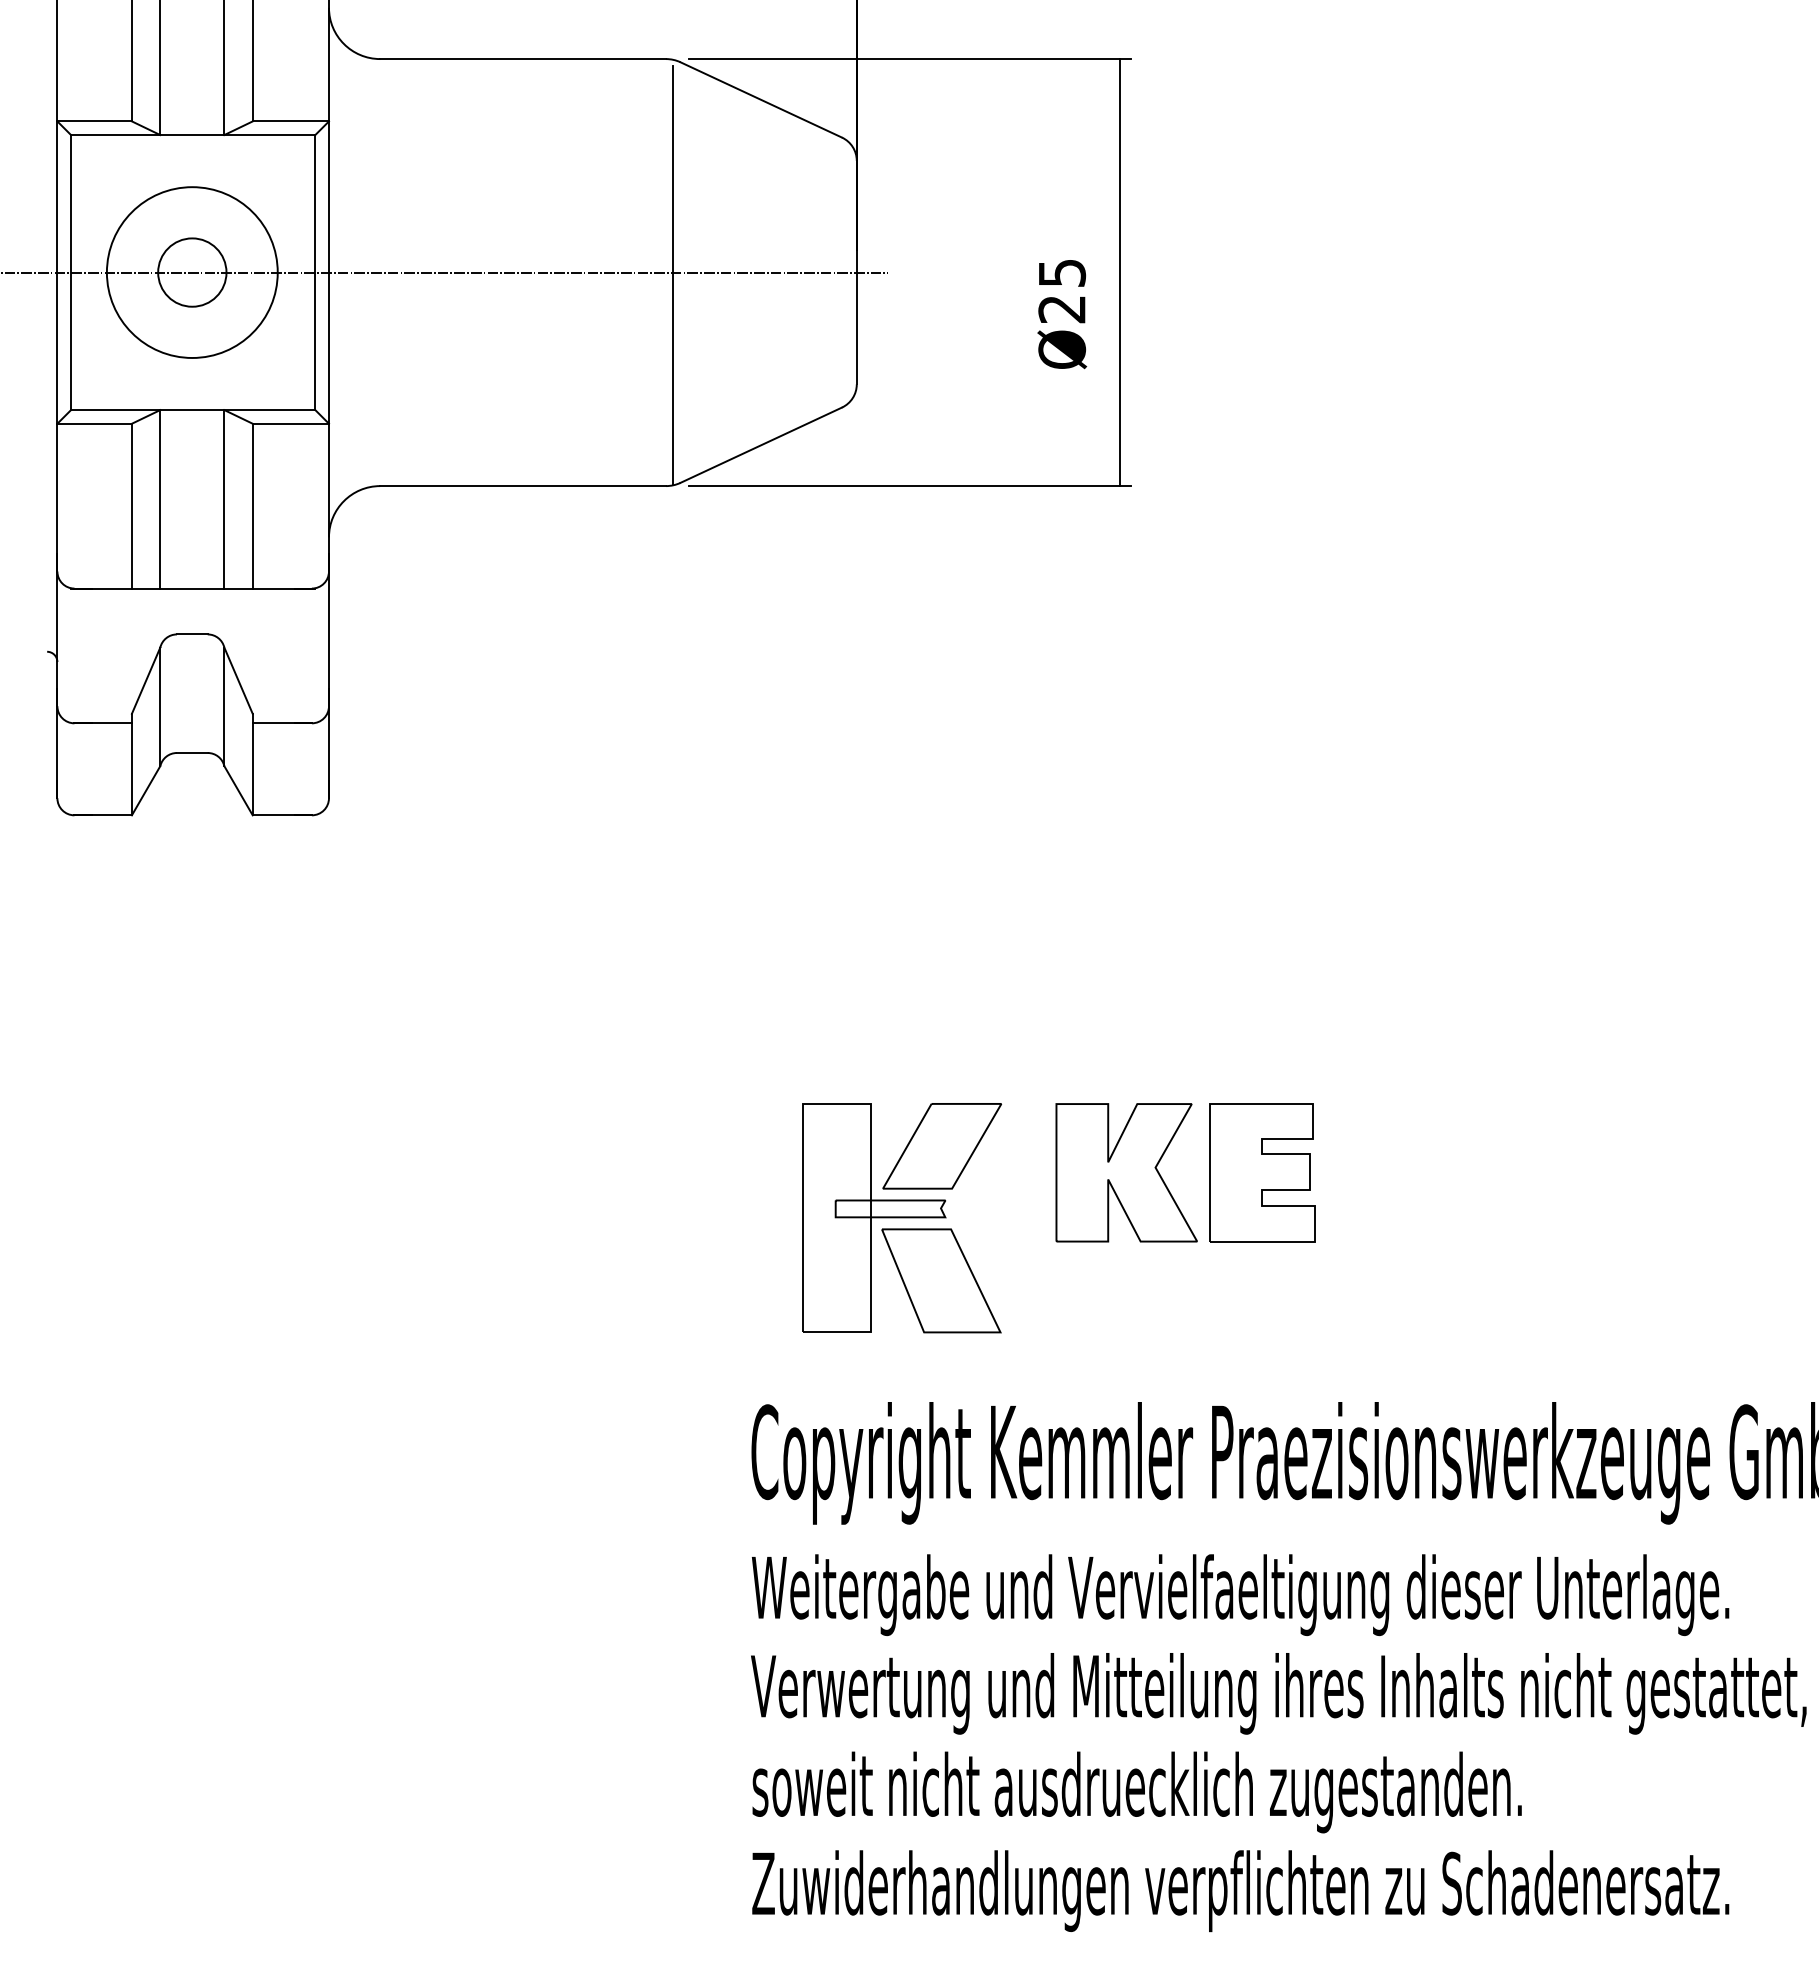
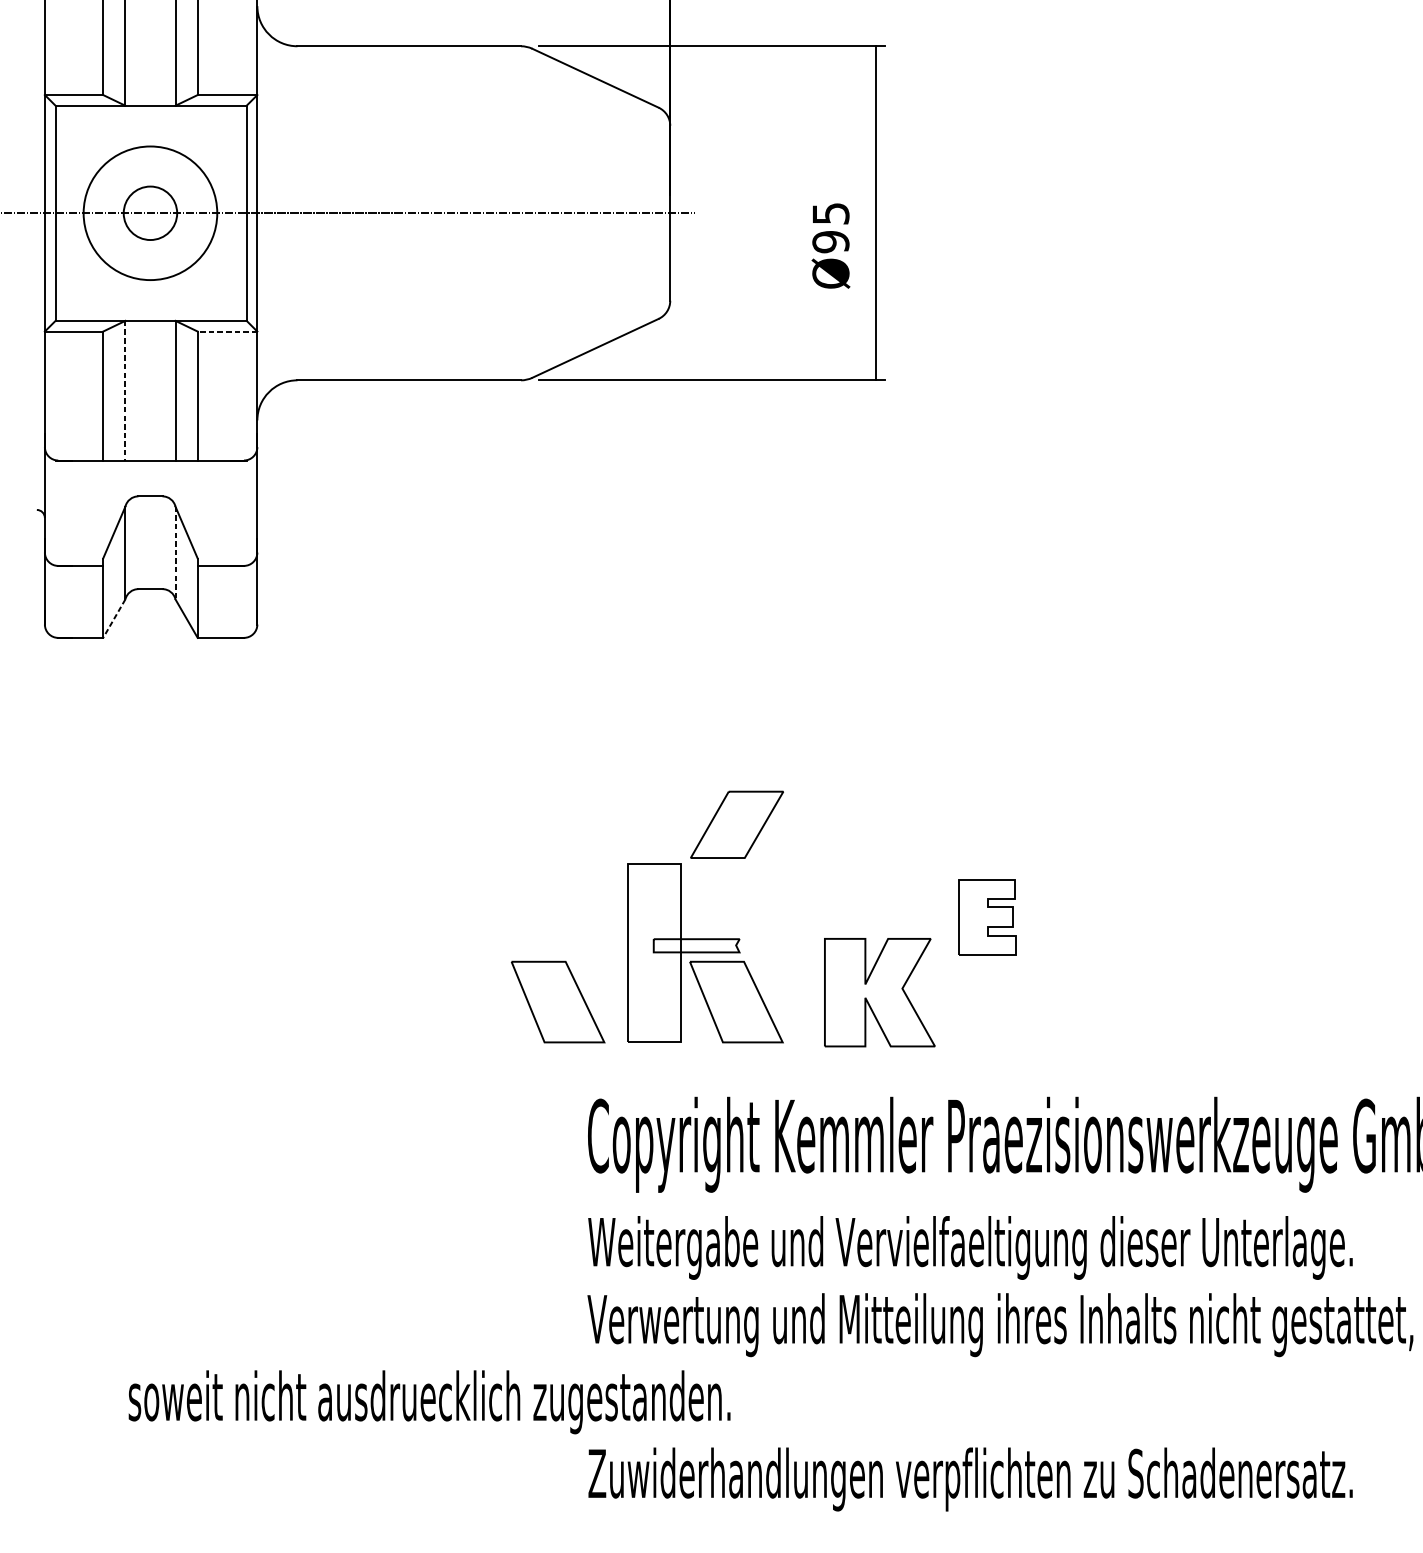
line: (673, 275) -> (526, 215), removed
text: (1062, 309) -> (831, 242), Ø25 -> Ø95
line: (290, 423) -> (227, 331), solid -> dashed
line: (160, 499) -> (125, 390), solid -> dashed
line: (224, 707) -> (175, 553), solid -> dashed
line: (145, 791) -> (113, 619), solid -> dashed
part: (942, 1146) -> (737, 825), moved
part: (1126, 1172) -> (879, 992), moved
part: (1262, 1172) -> (987, 917), size x0.7
part: (713, 1280) -> (558, 1001), added
text: (1136, 1792) -> (429, 1402), moved

